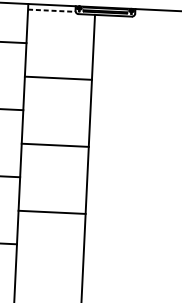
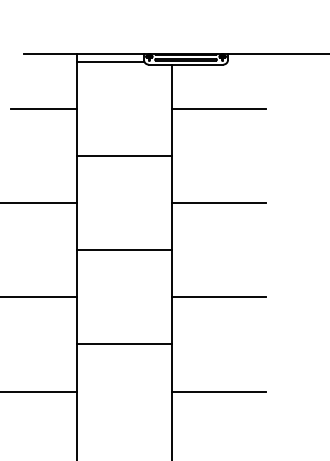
line: (52, 10) -> (111, 61), dashed -> solid
line: (126, 47) -> (218, 108), added
line: (123, 115) -> (218, 203), added
line: (120, 182) -> (218, 297), added
line: (117, 248) -> (218, 391), added

